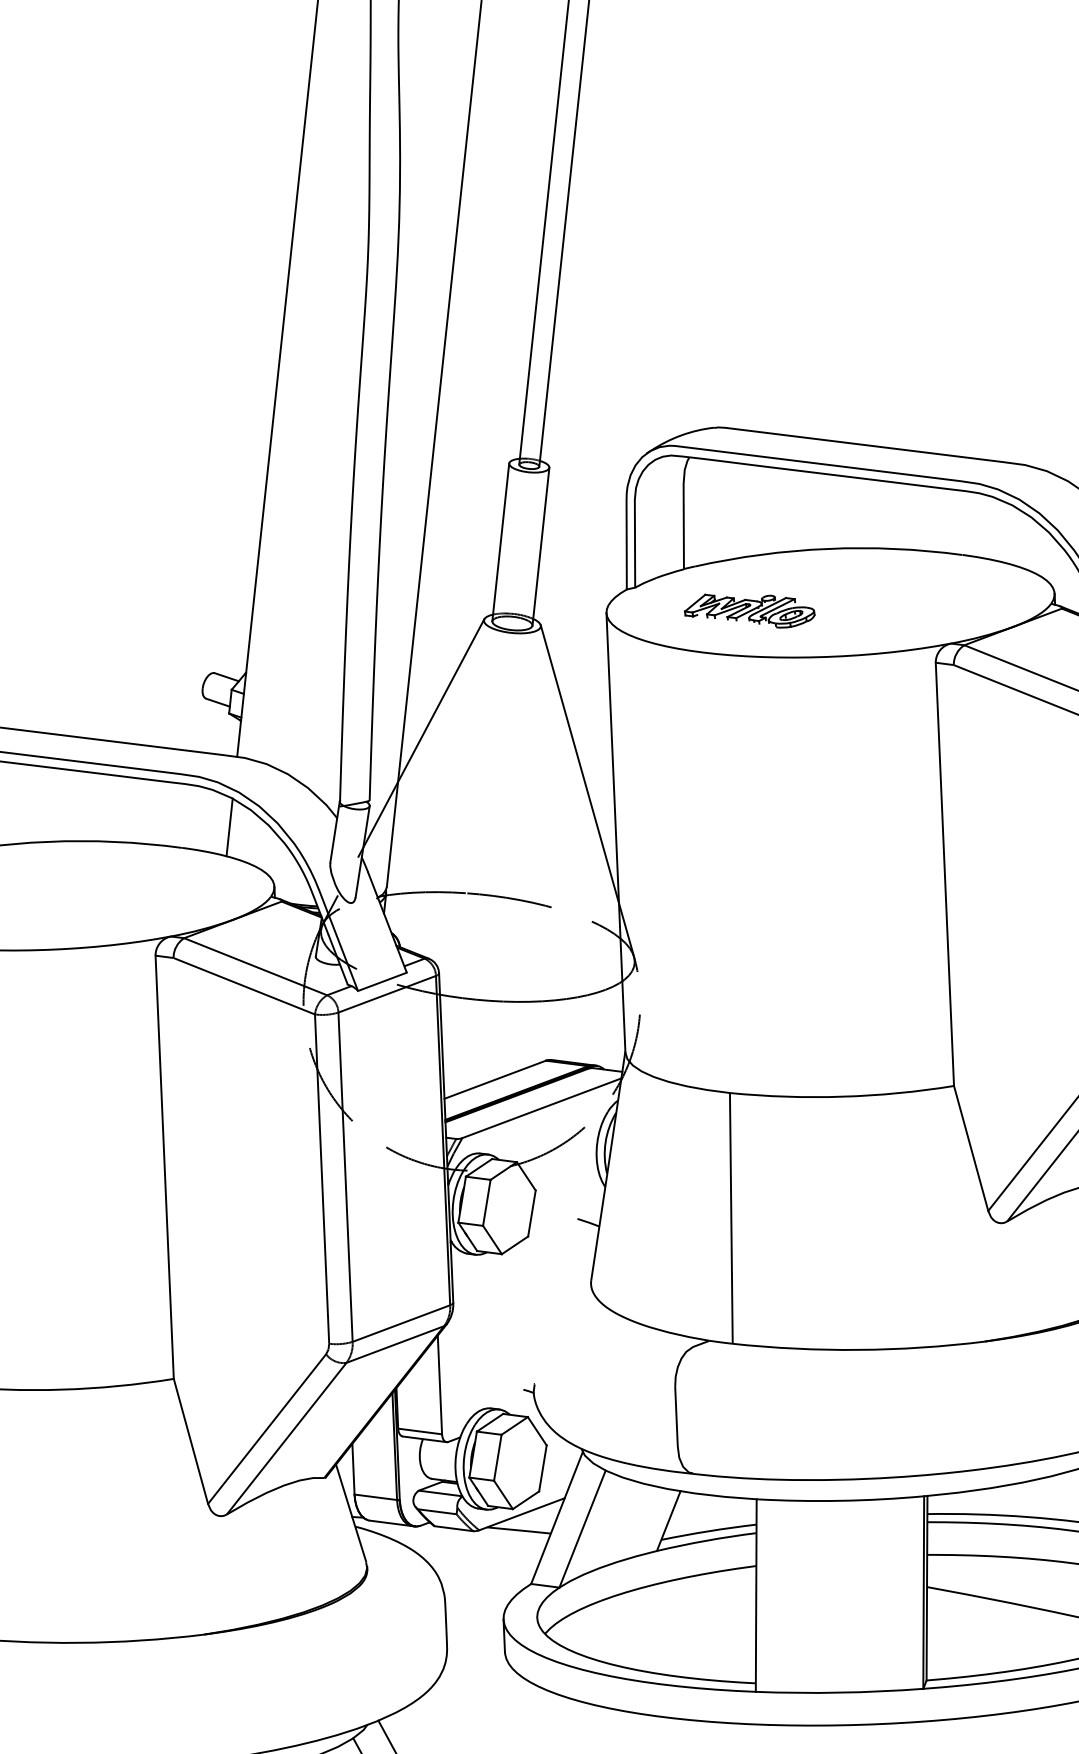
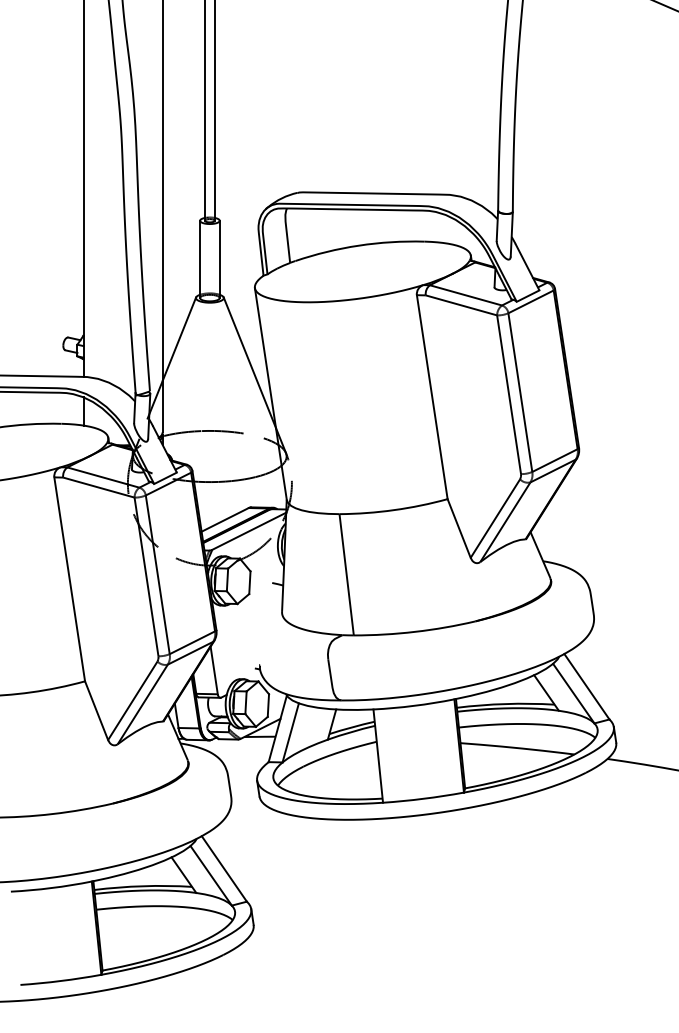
part: (748, 608) -> (323, 278), removed

